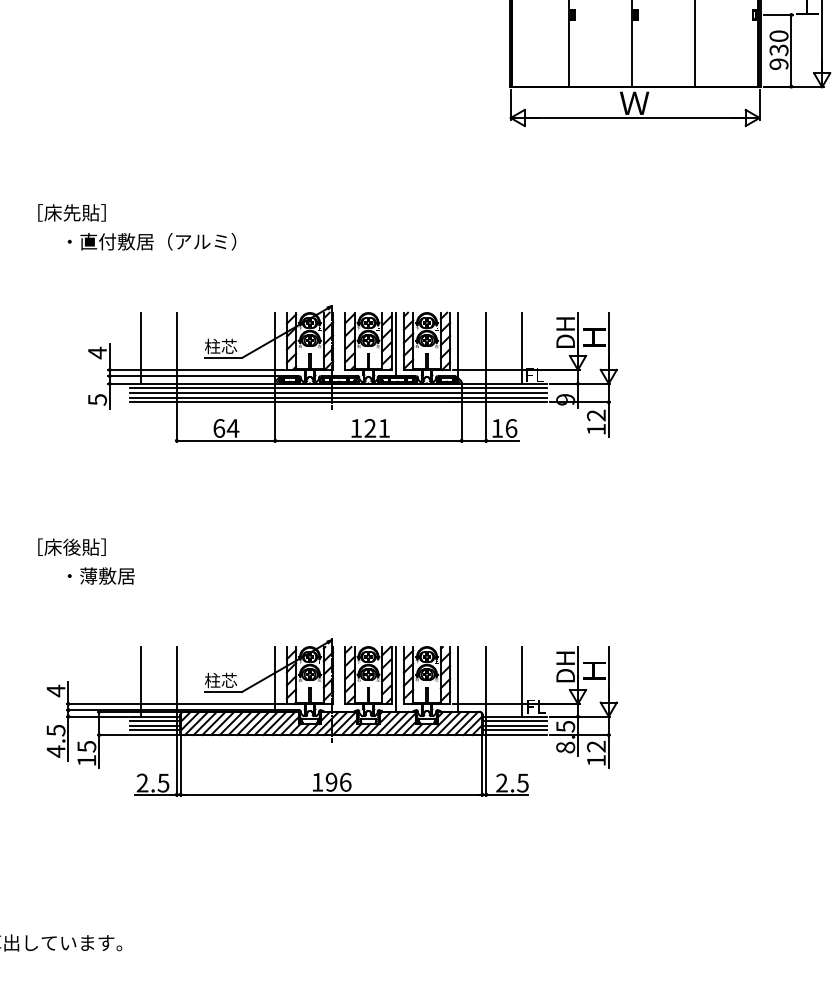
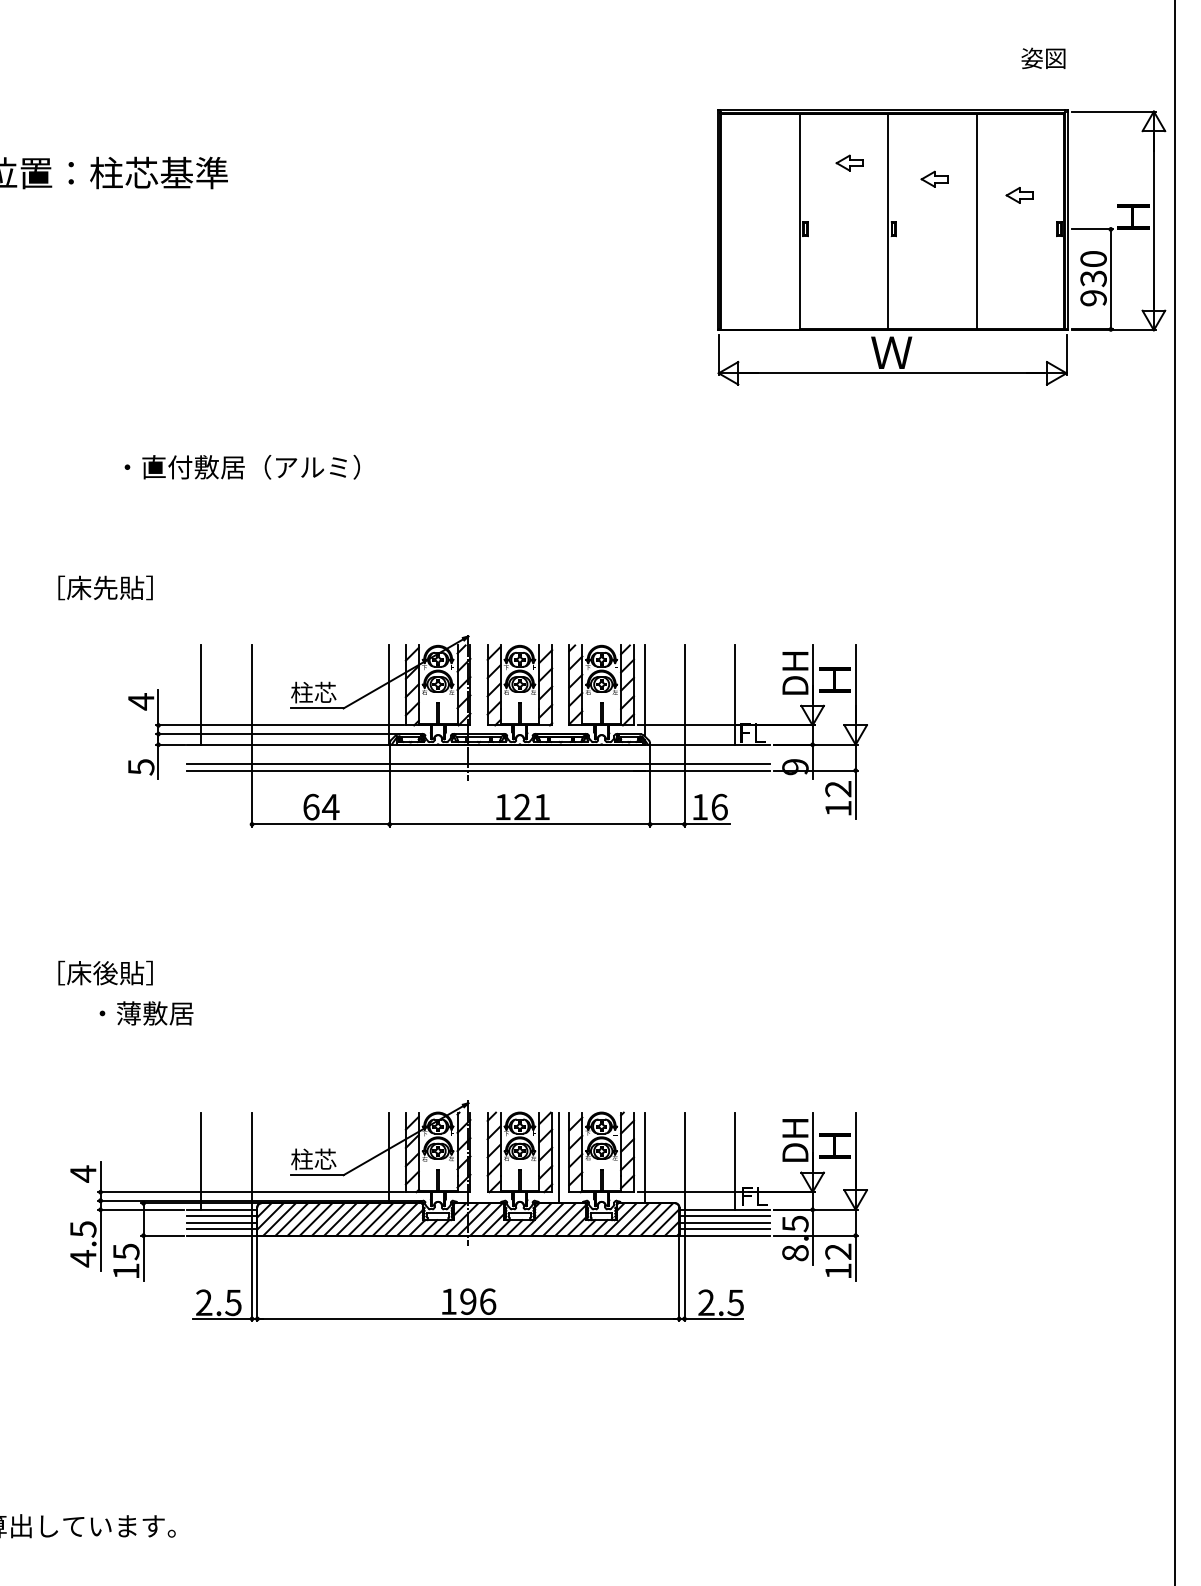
text: (71, 212) -> (105, 587), moved
text: (151, 241) -> (241, 466), moved
line: (396, 344) -> (558, 689), removed
line: (338, 388) -> (478, 751), removed
line: (338, 392) -> (478, 757), removed

